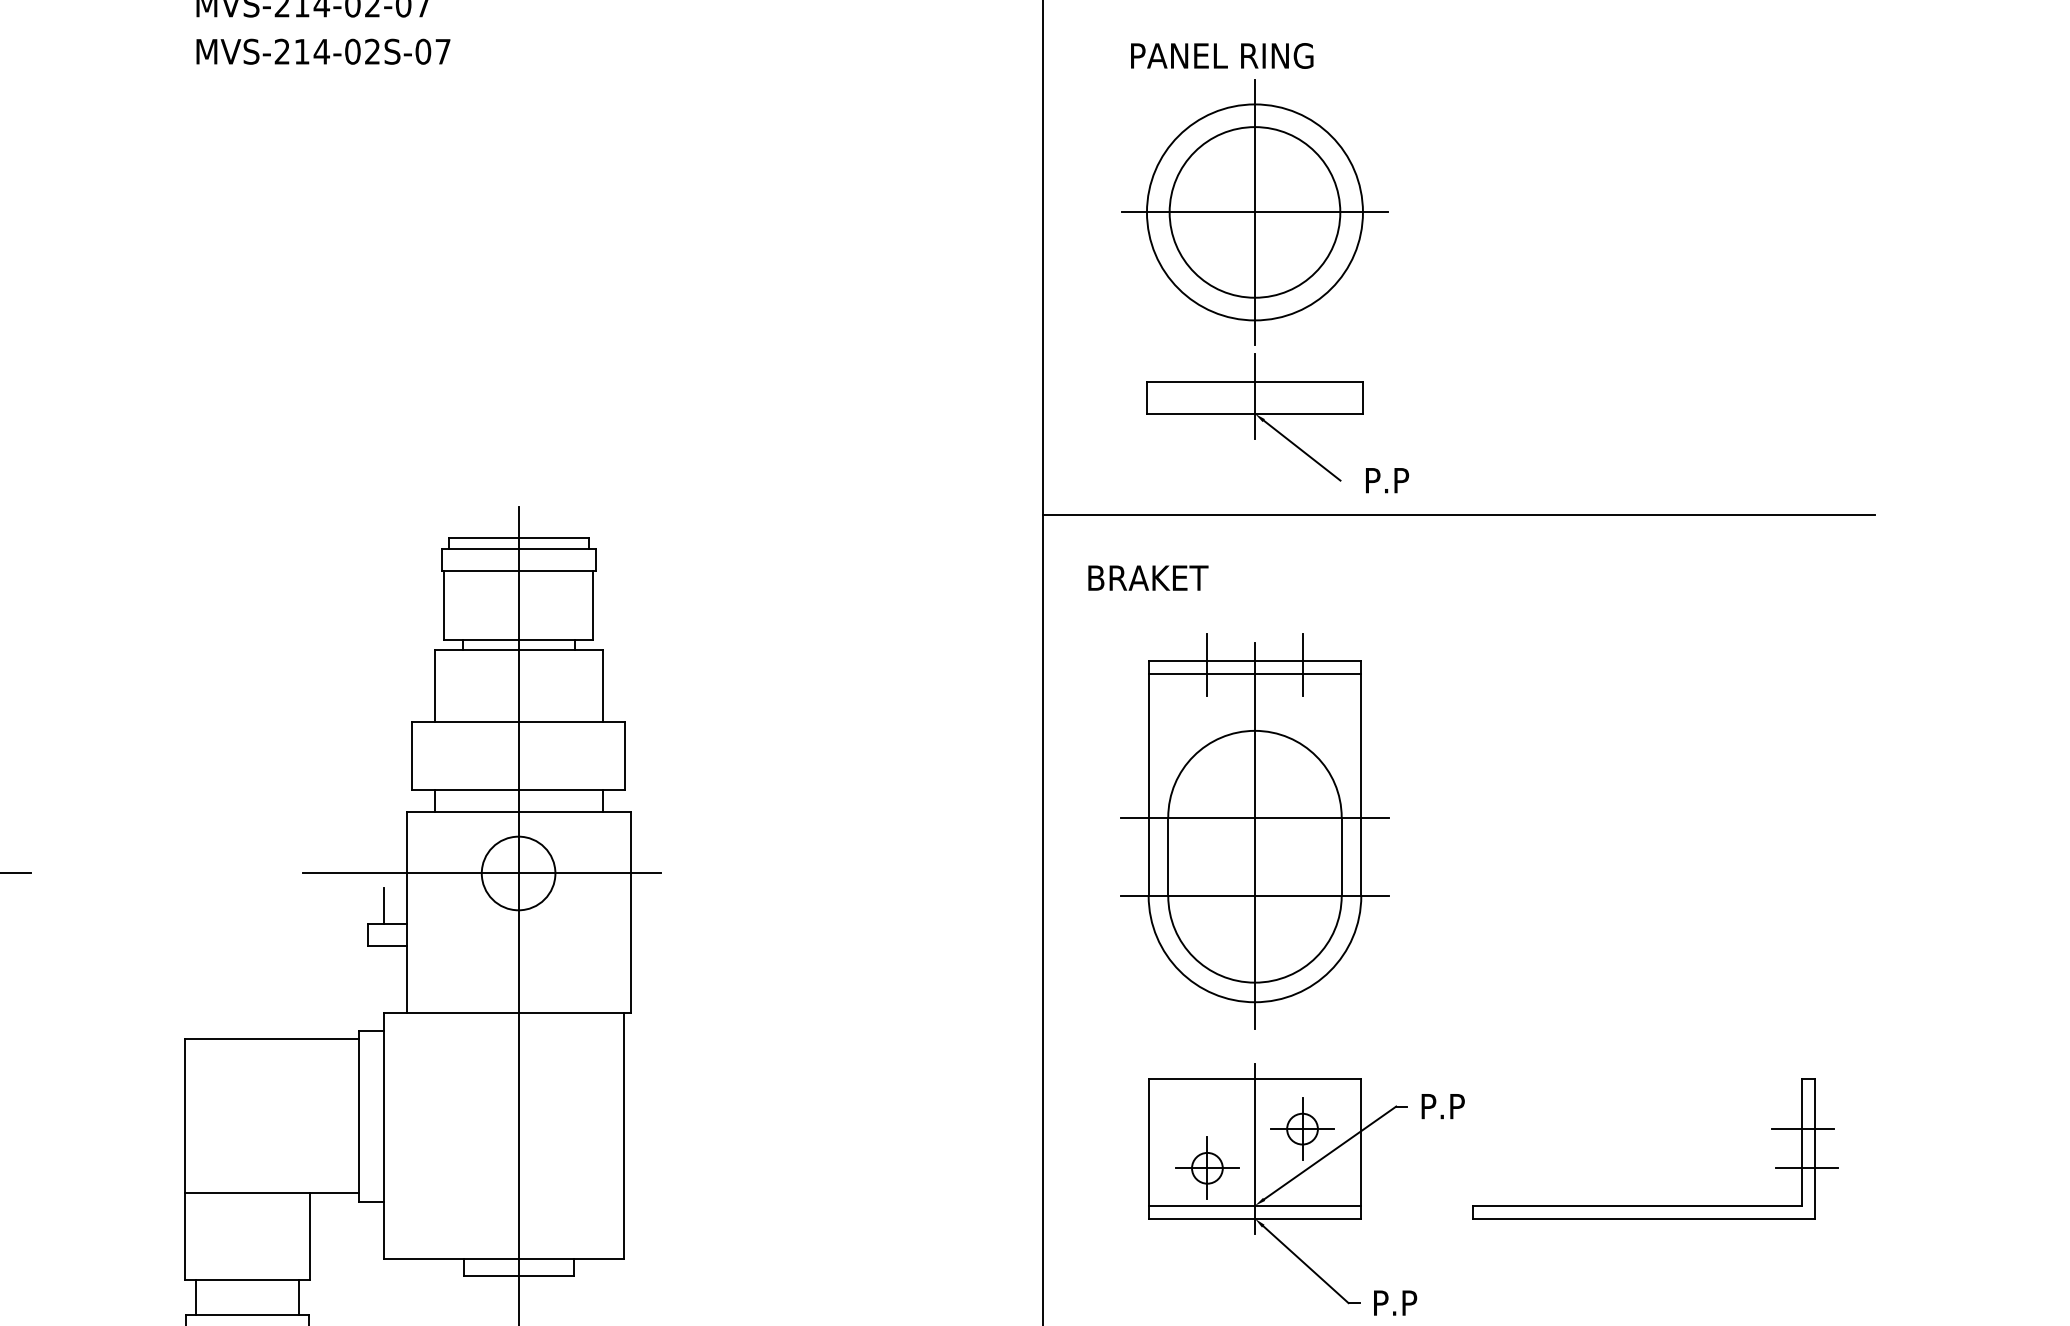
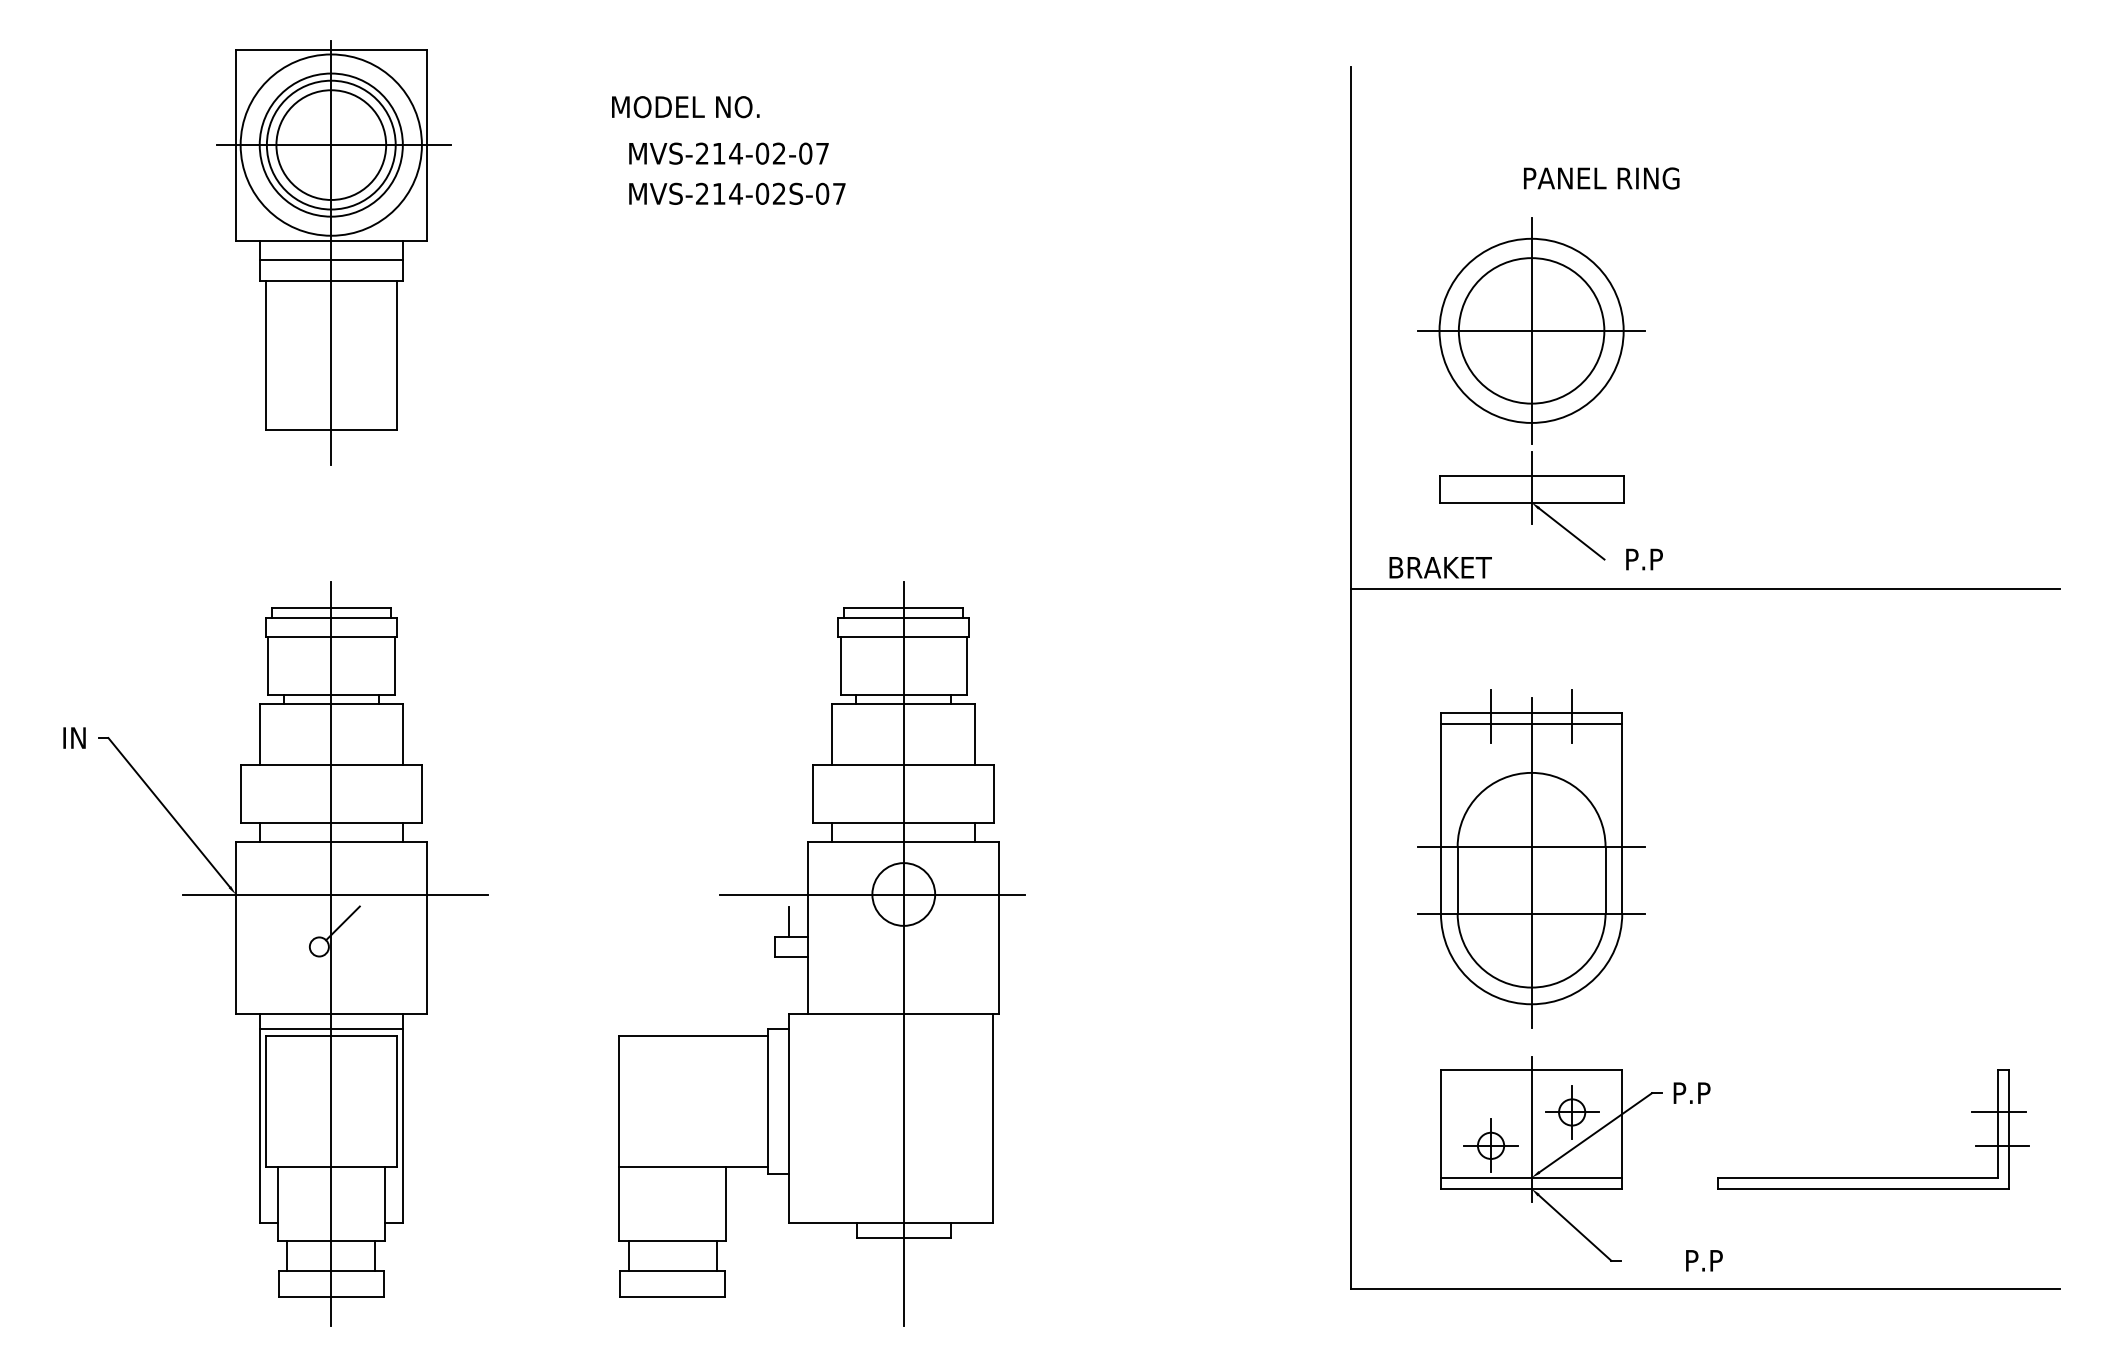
text: (1222, 55) -> (1601, 178), moved
text: (1148, 577) -> (1440, 567), moved
text: (1395, 1302) -> (1704, 1260), moved

